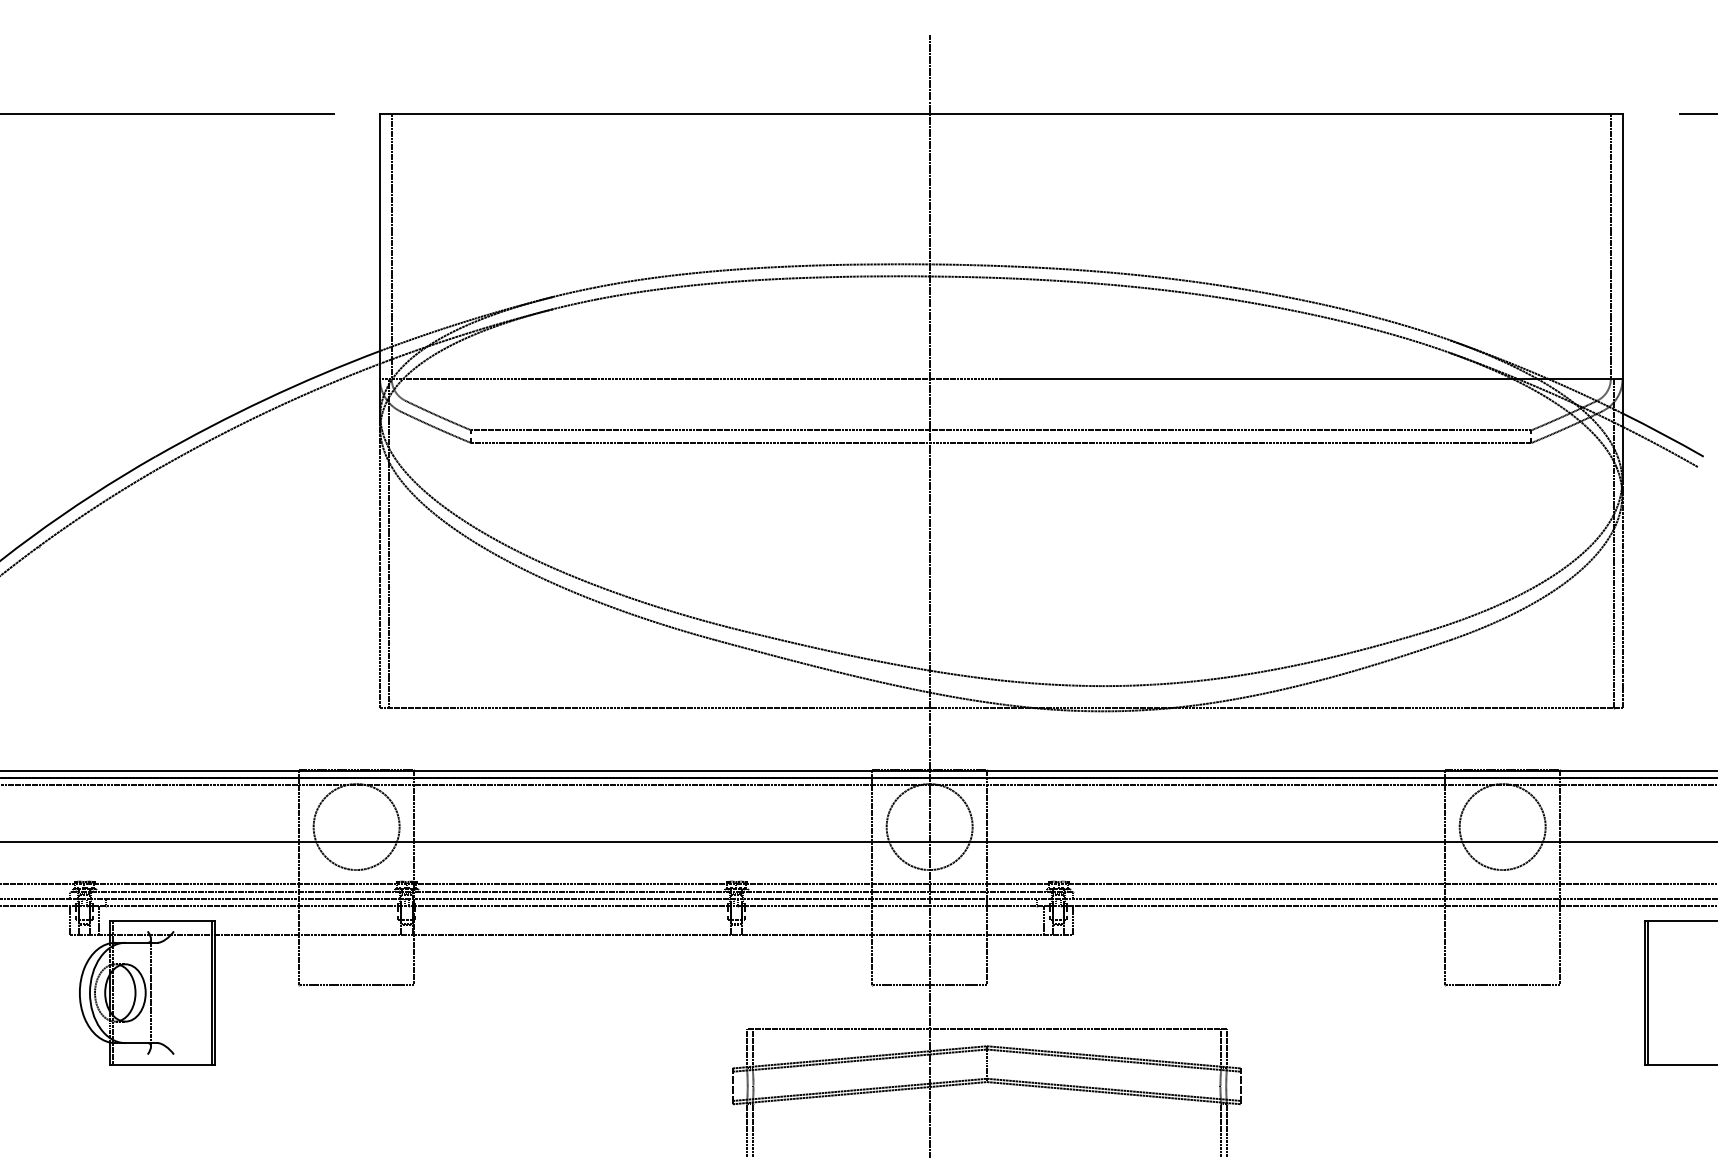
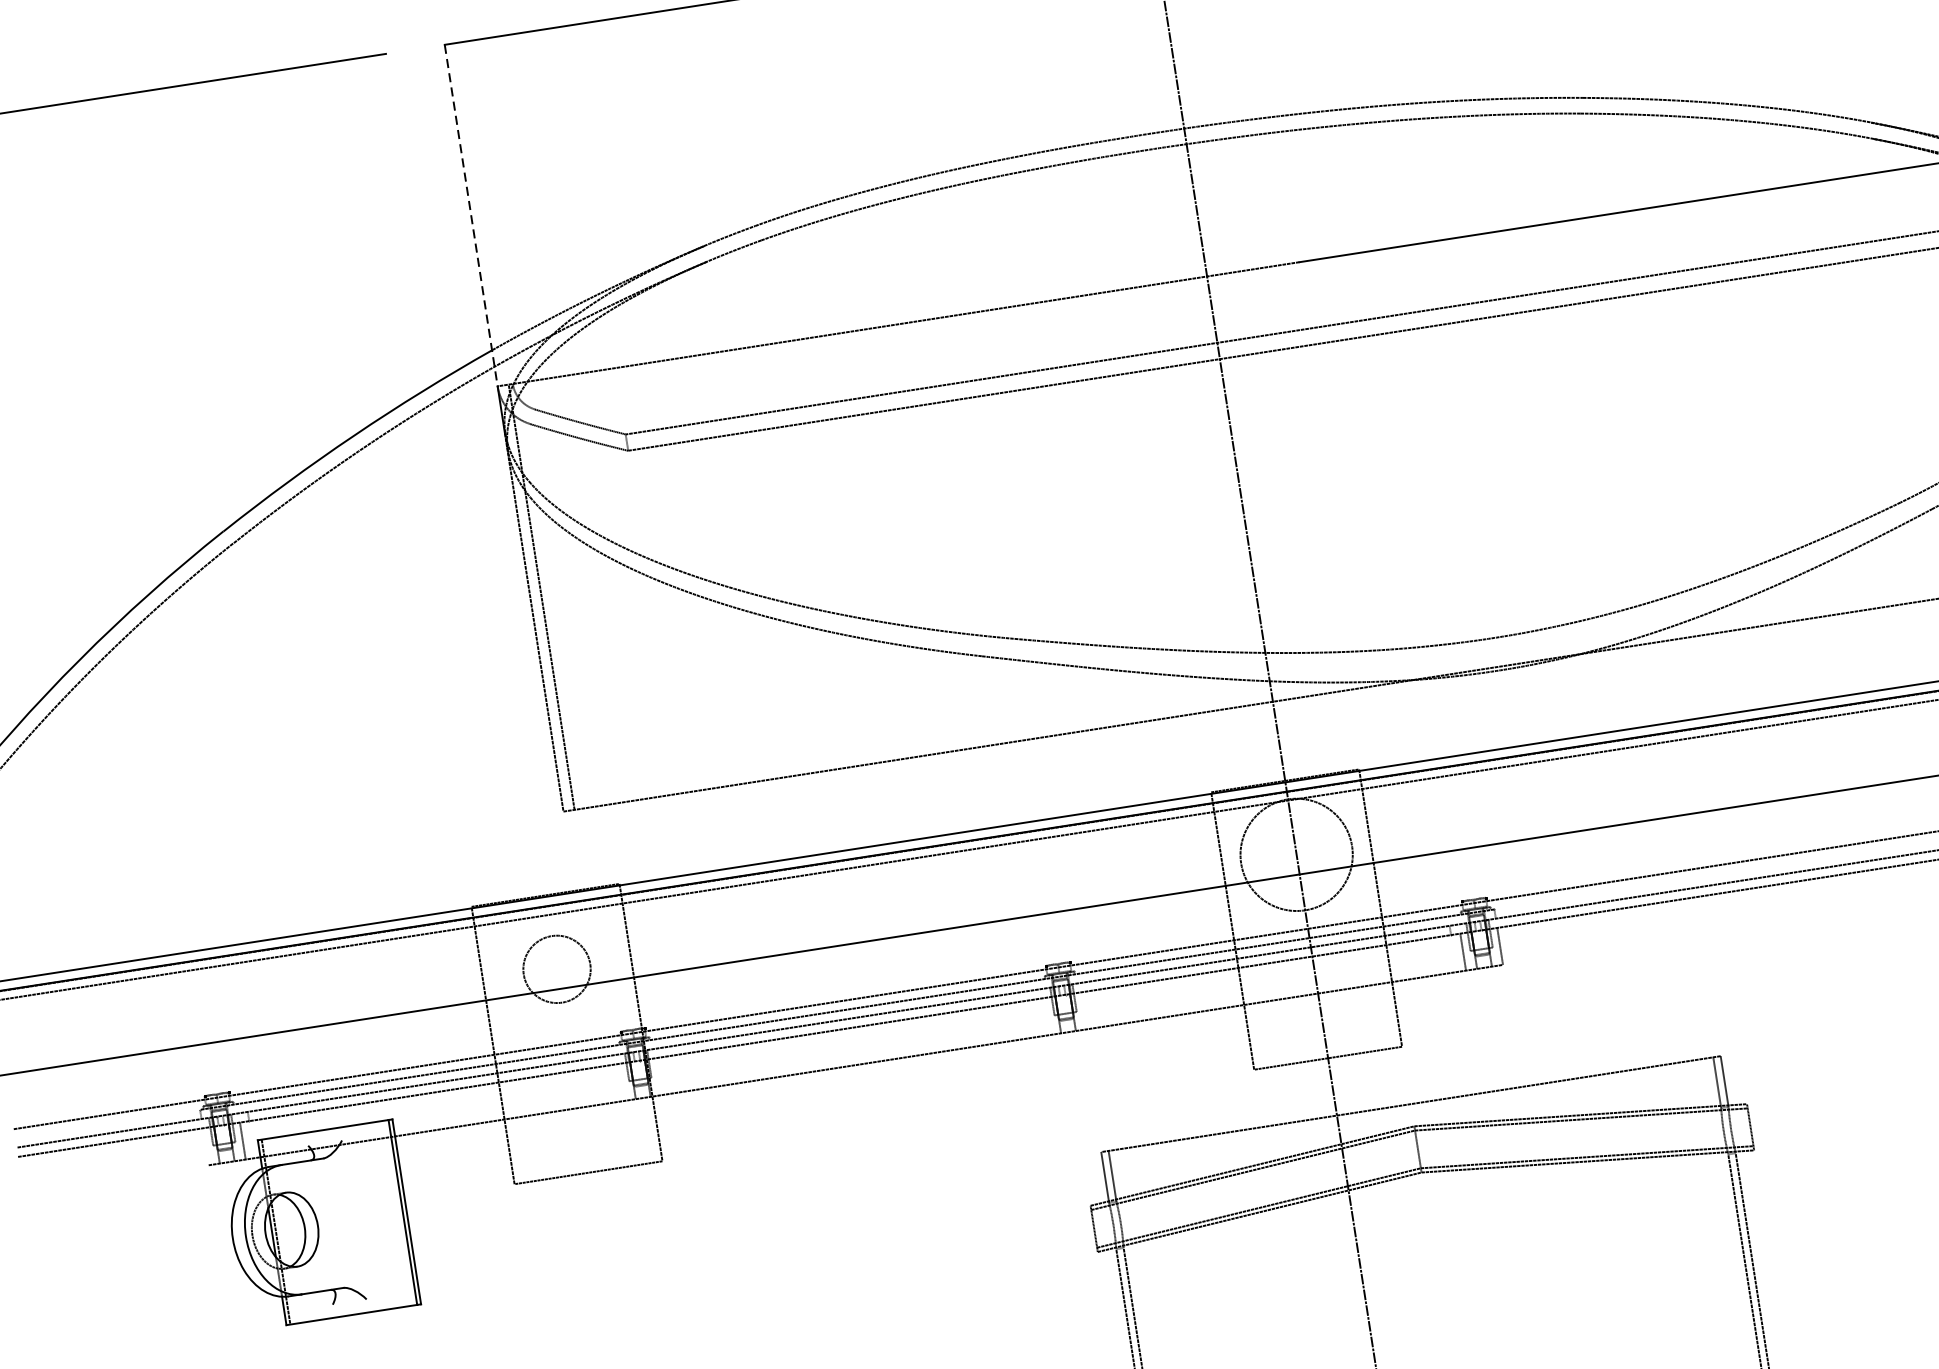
line: (391, 246) -> (486, 213), removed
line: (380, 247) -> (472, 216), solid -> dashed
circle: (356, 827) -> (556, 969), size x0.6
line: (70, 919) -> (206, 1145), removed
line: (151, 992) -> (325, 1223), removed

